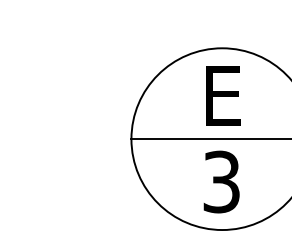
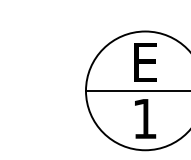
text: (220, 181) -> (144, 118), 3 -> 1

